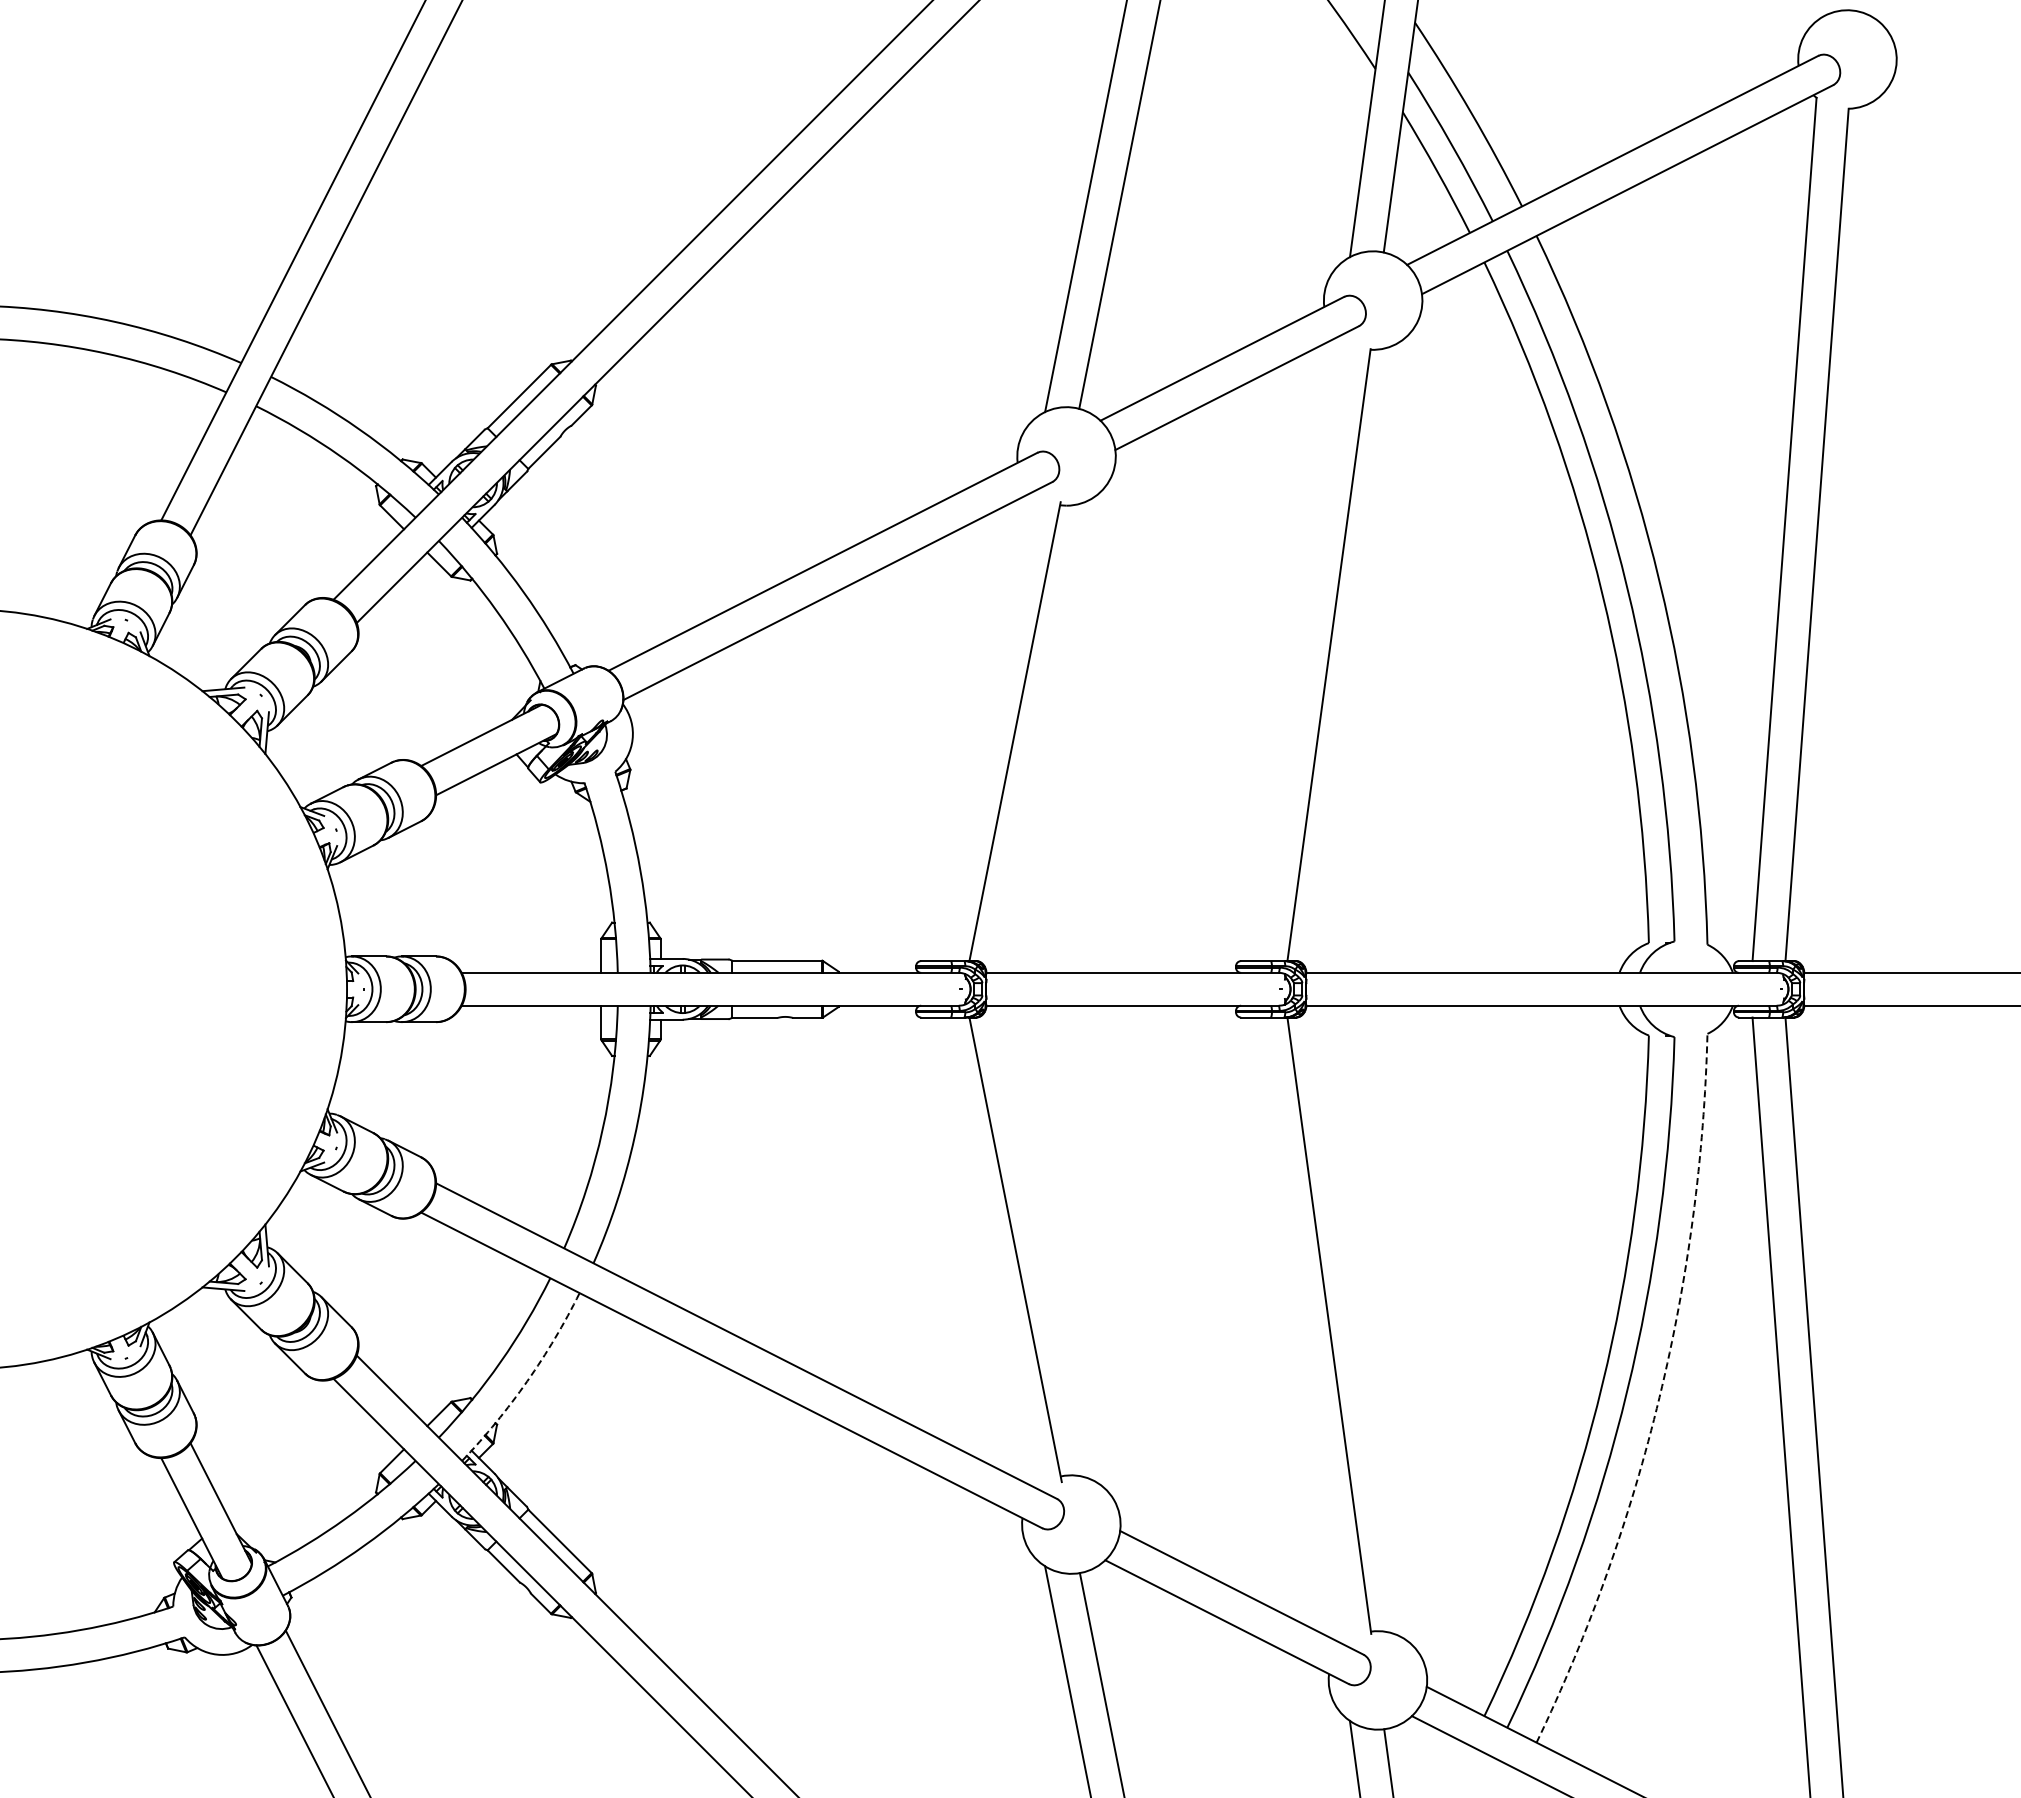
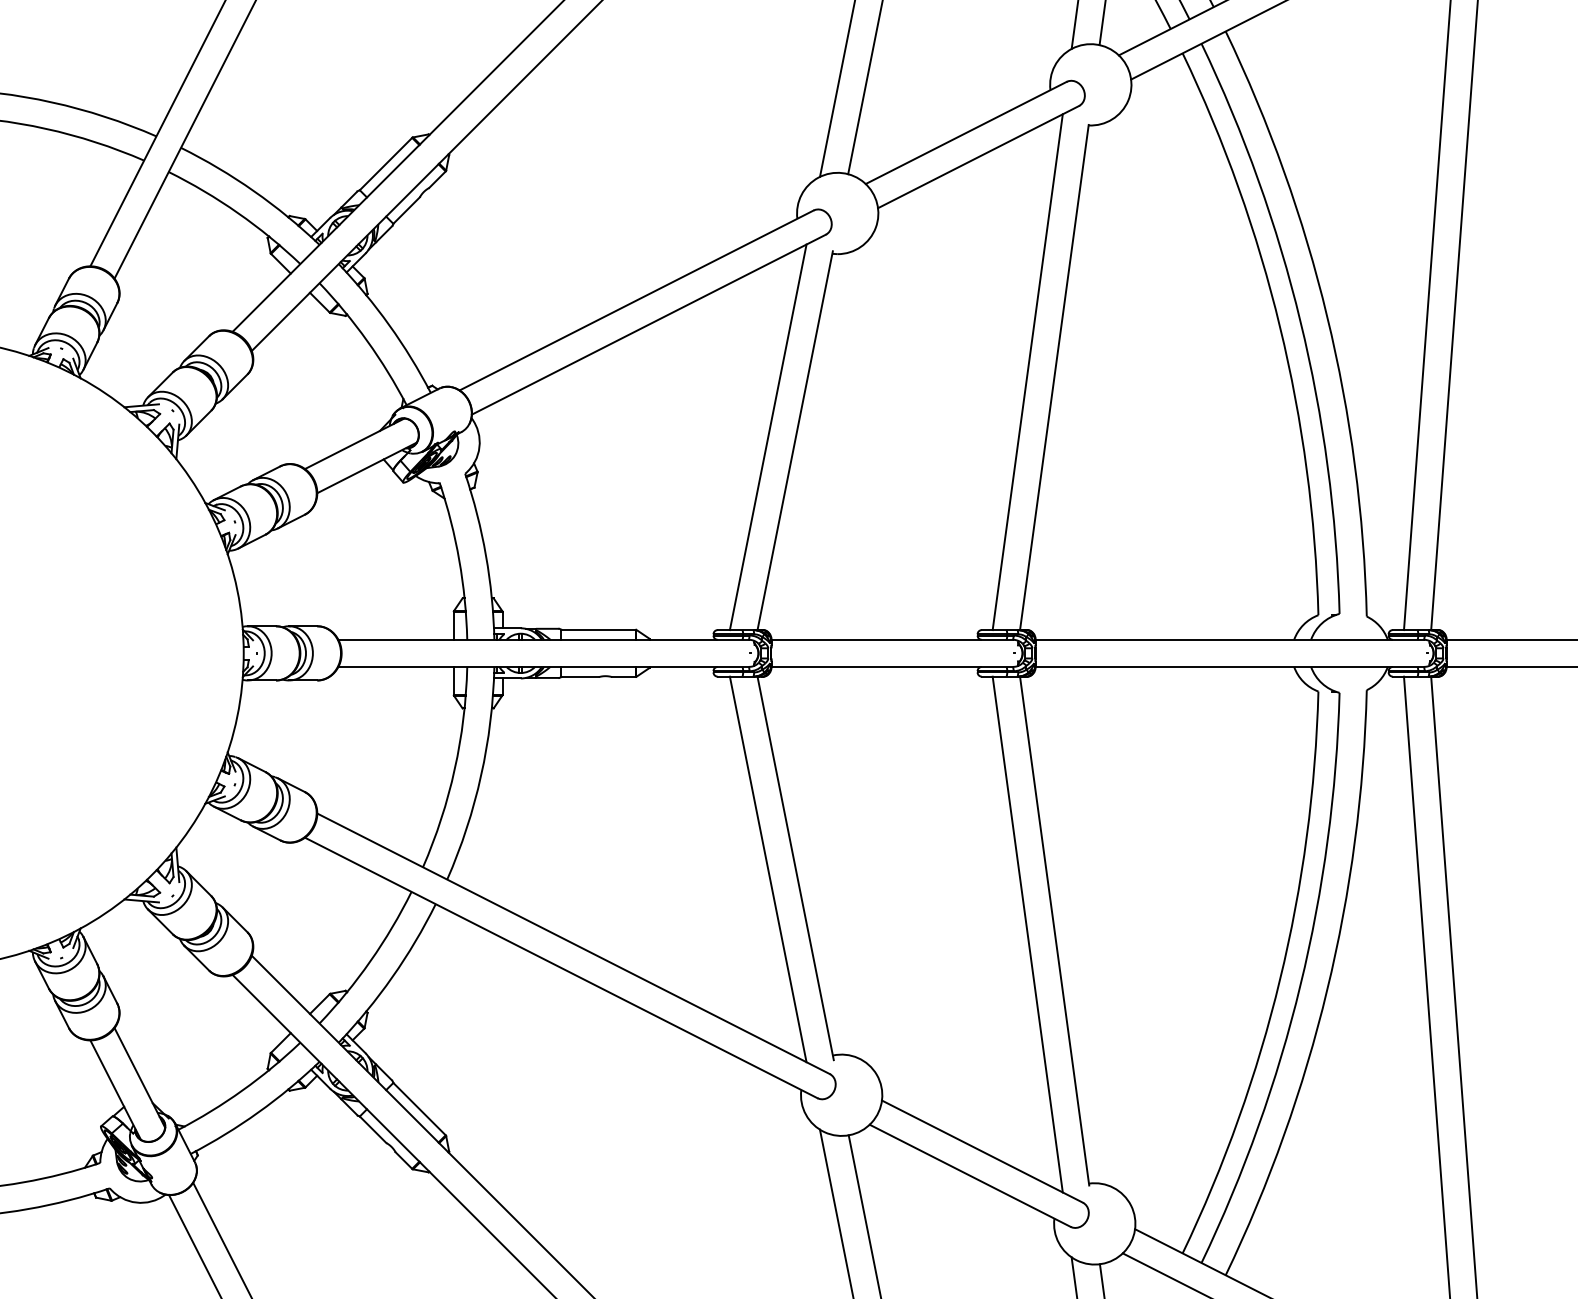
line: (1296, 648) -> (1027, 372), added
line: (981, 727) -> (767, 437), added
line: (981, 1250) -> (767, 869), added
line: (1296, 1329) -> (1027, 934), added
arc: (527, 1381) -> (392, 977), dashed -> solid
arc: (1659, 1397) -> (1327, 990), dashed -> solid

